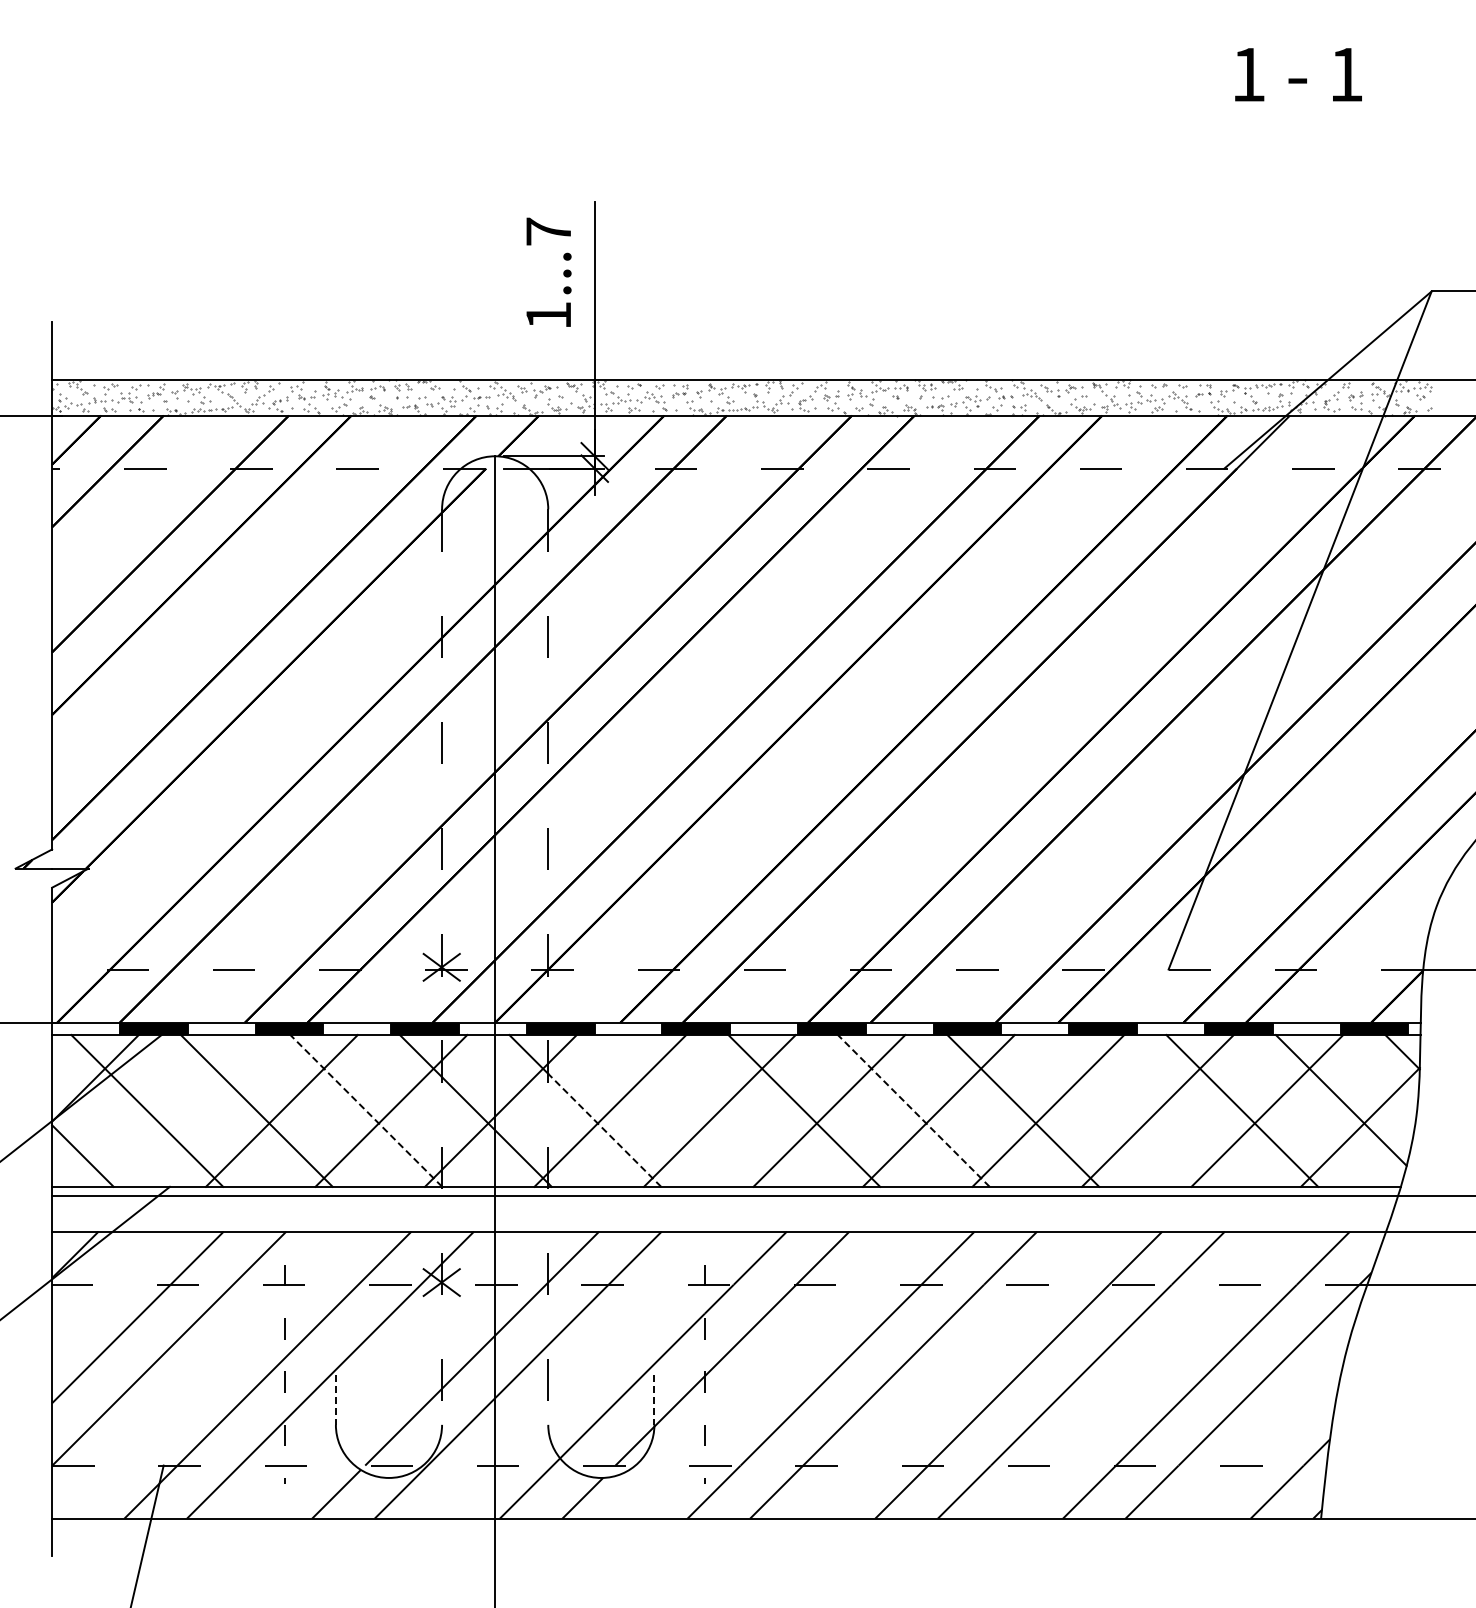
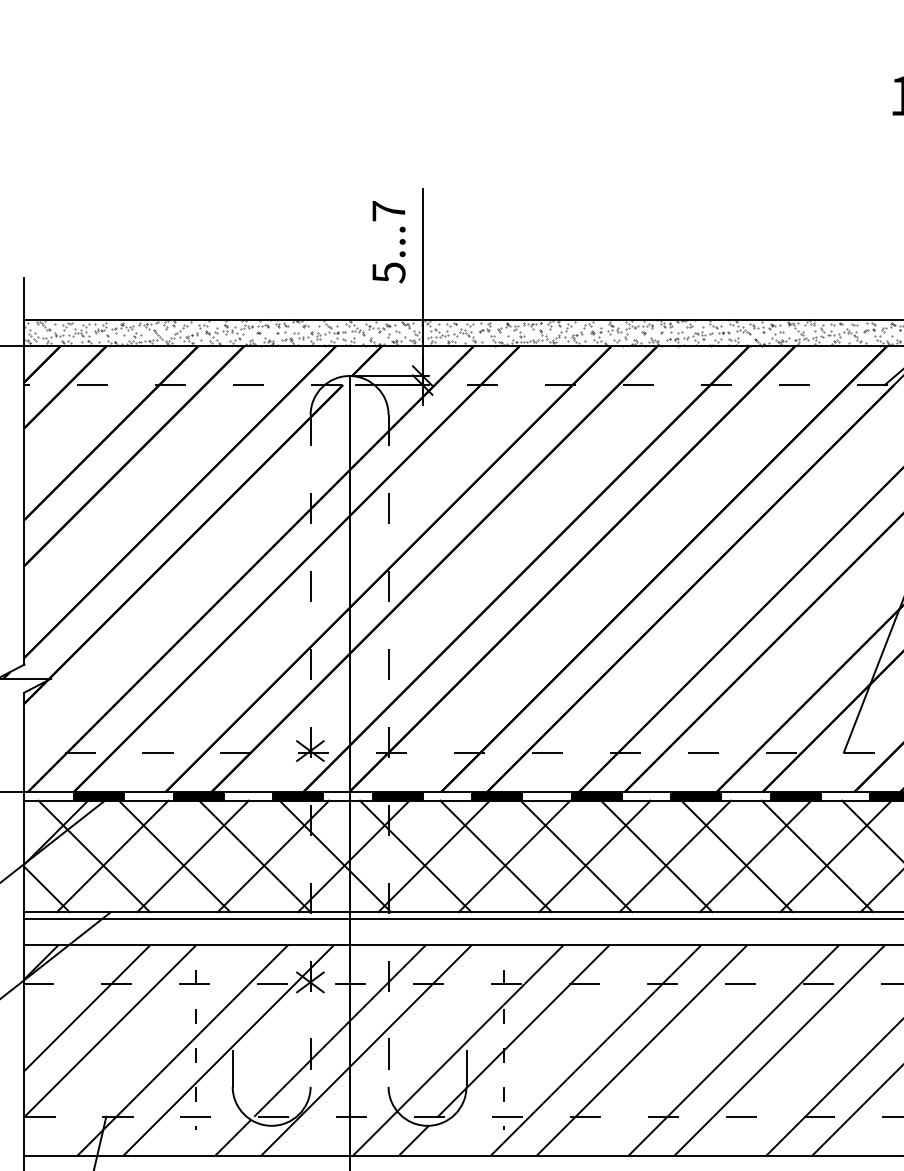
text: (548, 316) -> (388, 273), 1...7 -> 5...7
line: (172, 1110) -> (112, 856), added
line: (365, 1110) -> (254, 856), dashed -> solid
line: (694, 1110) -> (495, 856), added
line: (913, 1110) -> (656, 856), dashed -> solid
line: (1132, 1110) -> (817, 856), added
line: (604, 1130) -> (429, 870), dashed -> solid
line: (335, 1400) -> (232, 1068), dashed -> solid
line: (654, 1400) -> (466, 1068), dashed -> solid

